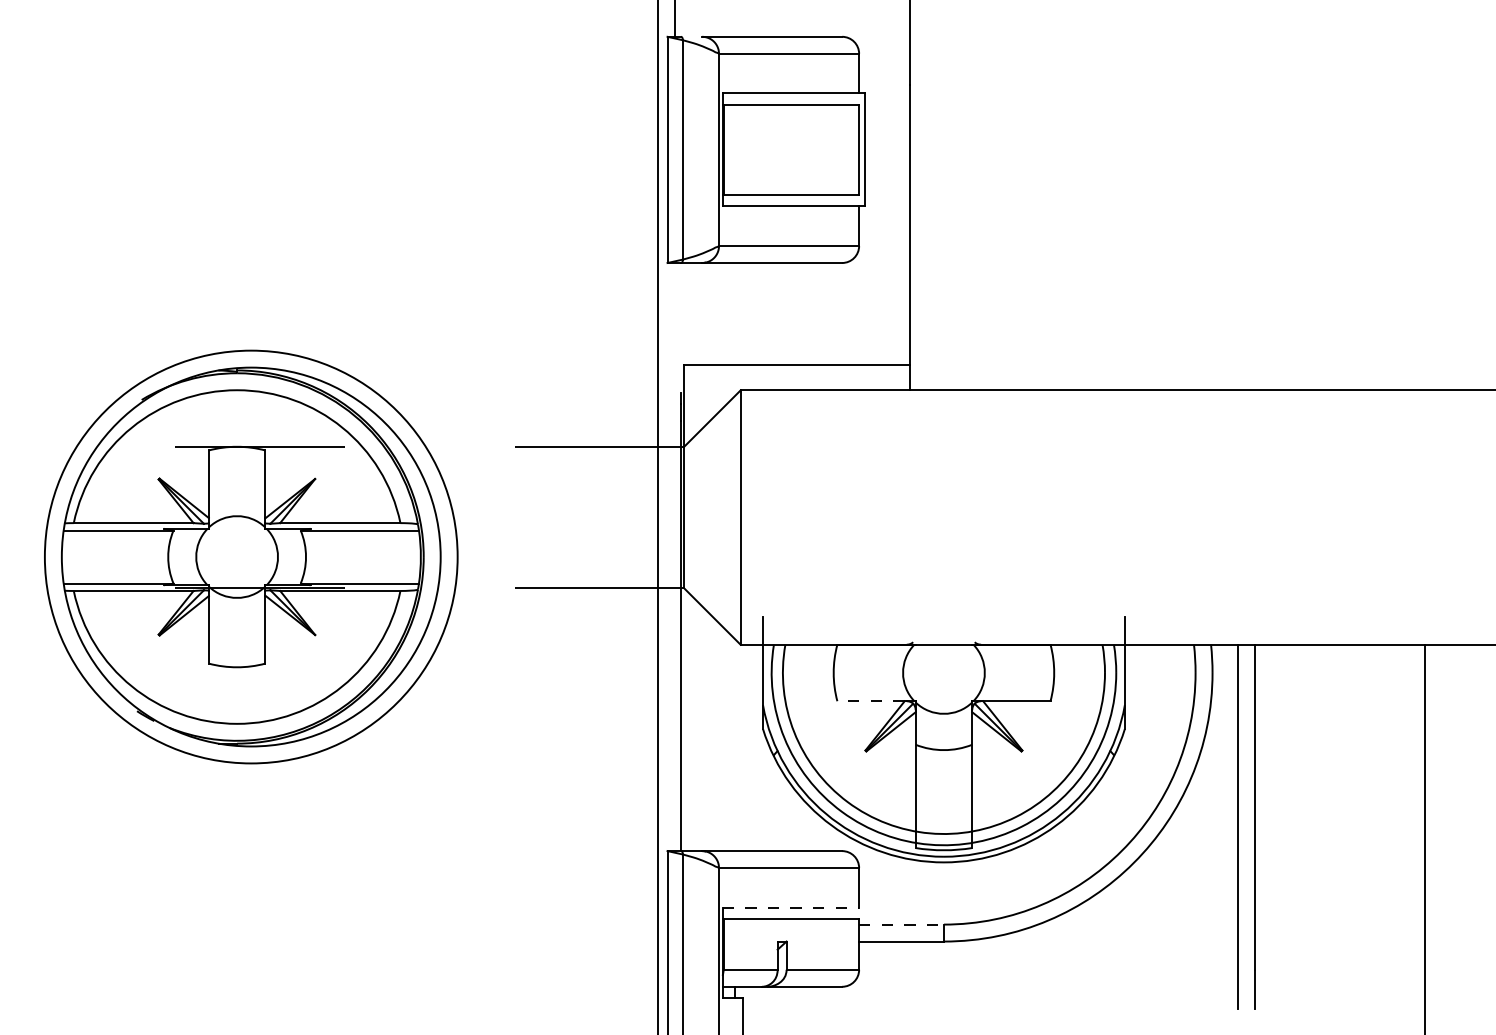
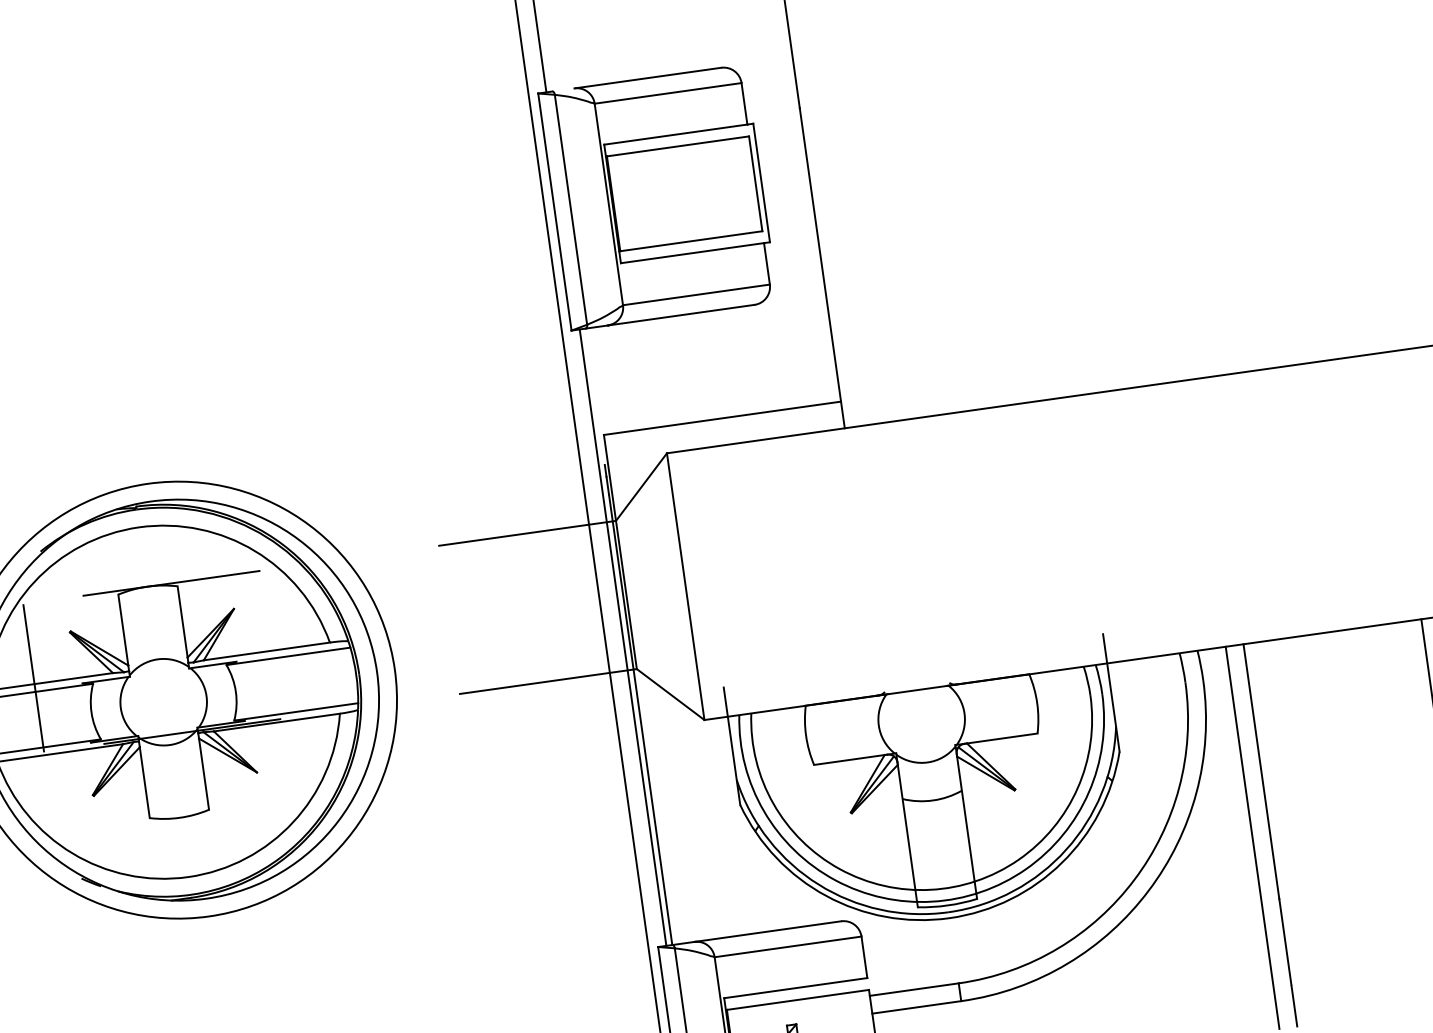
line: (118, 517) -> (33, 678), added
line: (675, 557) -> (623, 638), added
line: (871, 701) -> (849, 760), dashed -> solid
line: (791, 907) -> (796, 987), dashed -> solid
line: (902, 924) -> (915, 989), dashed -> solid

